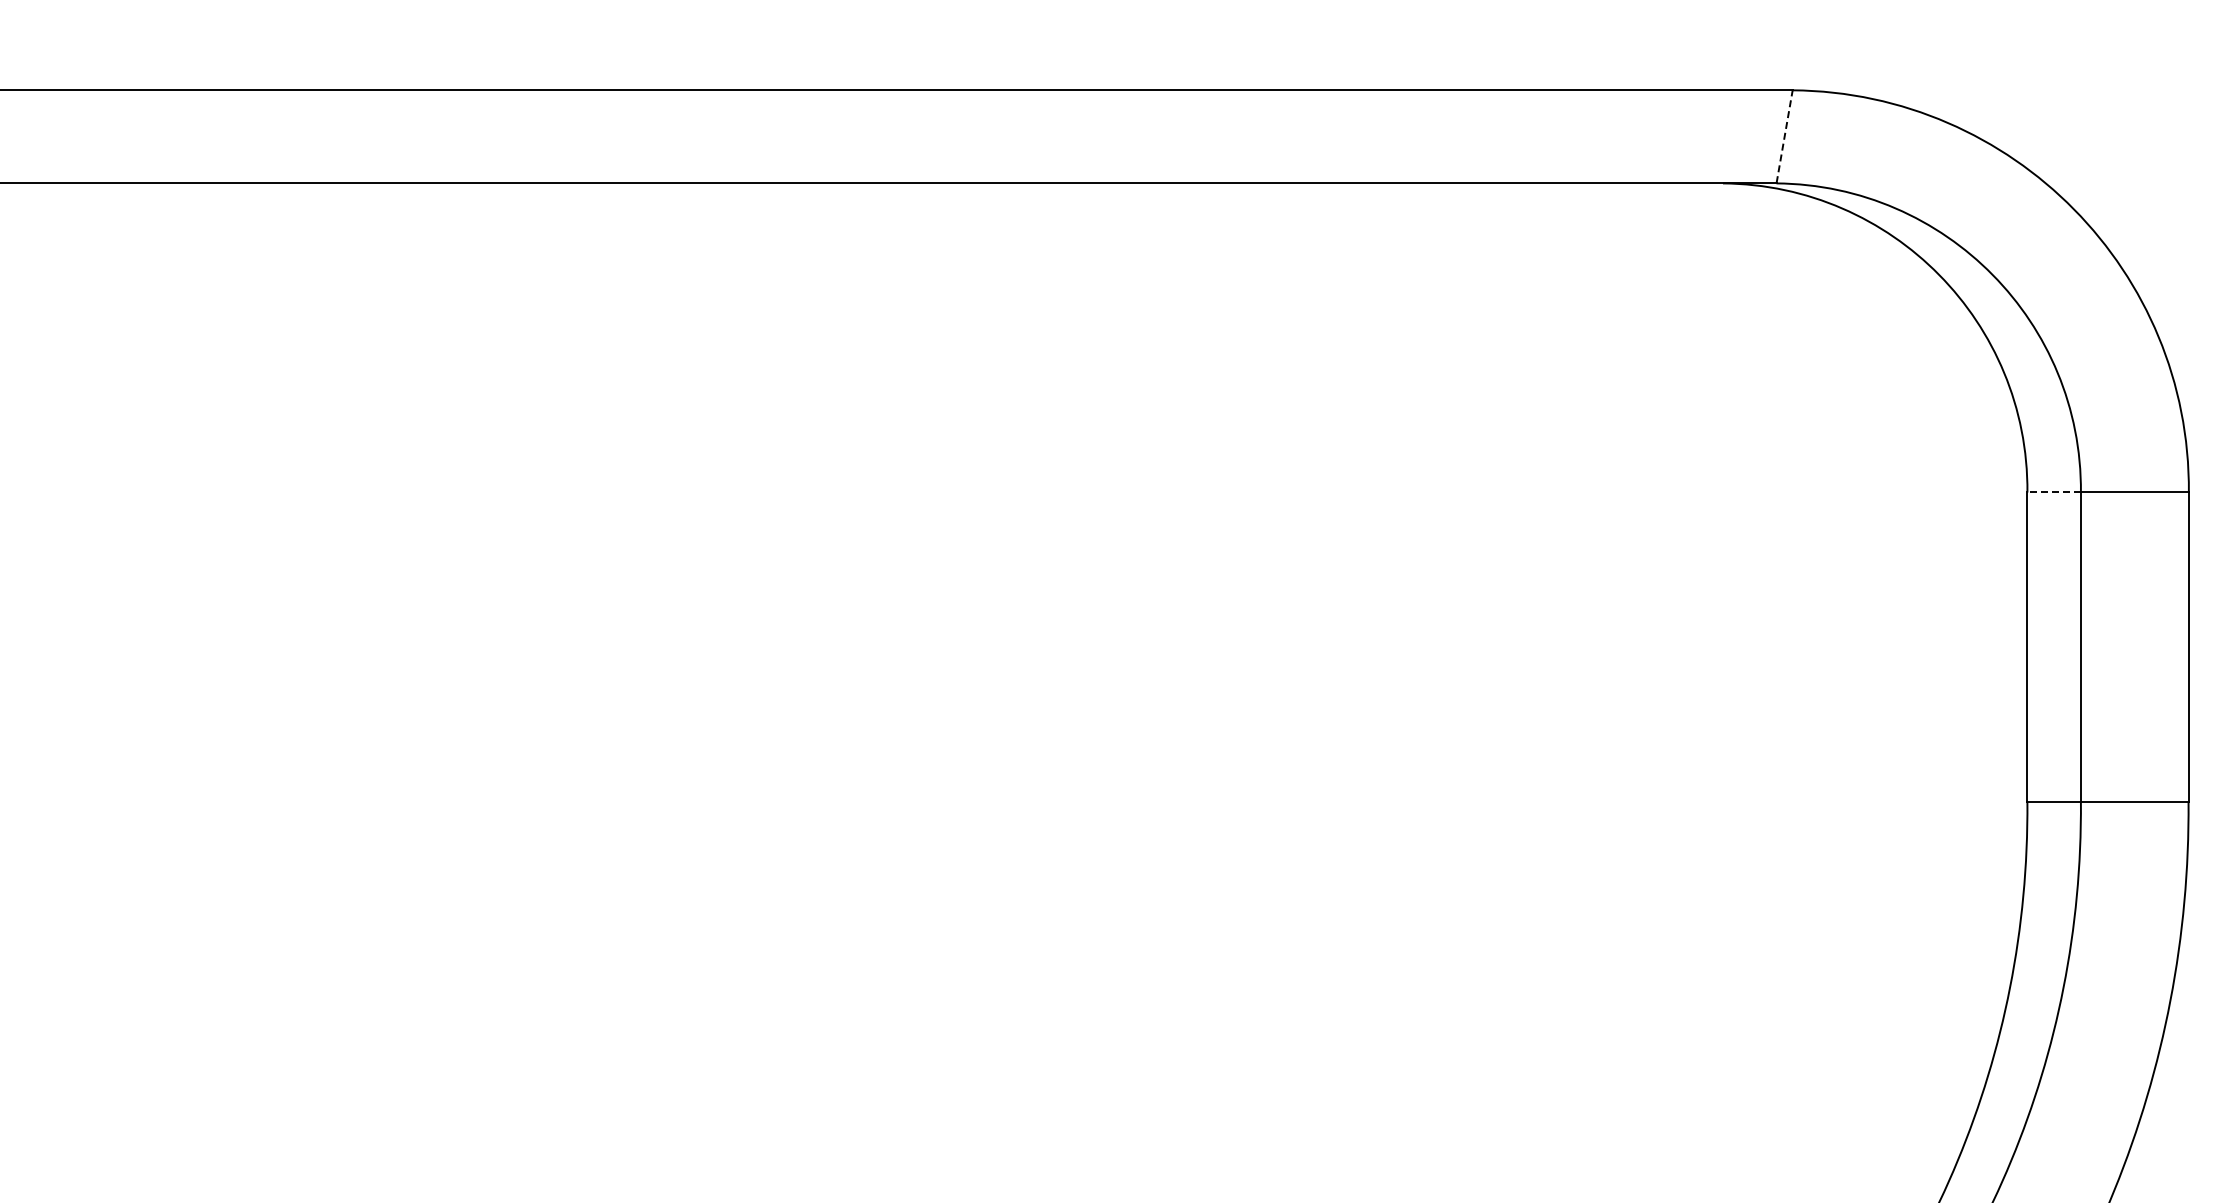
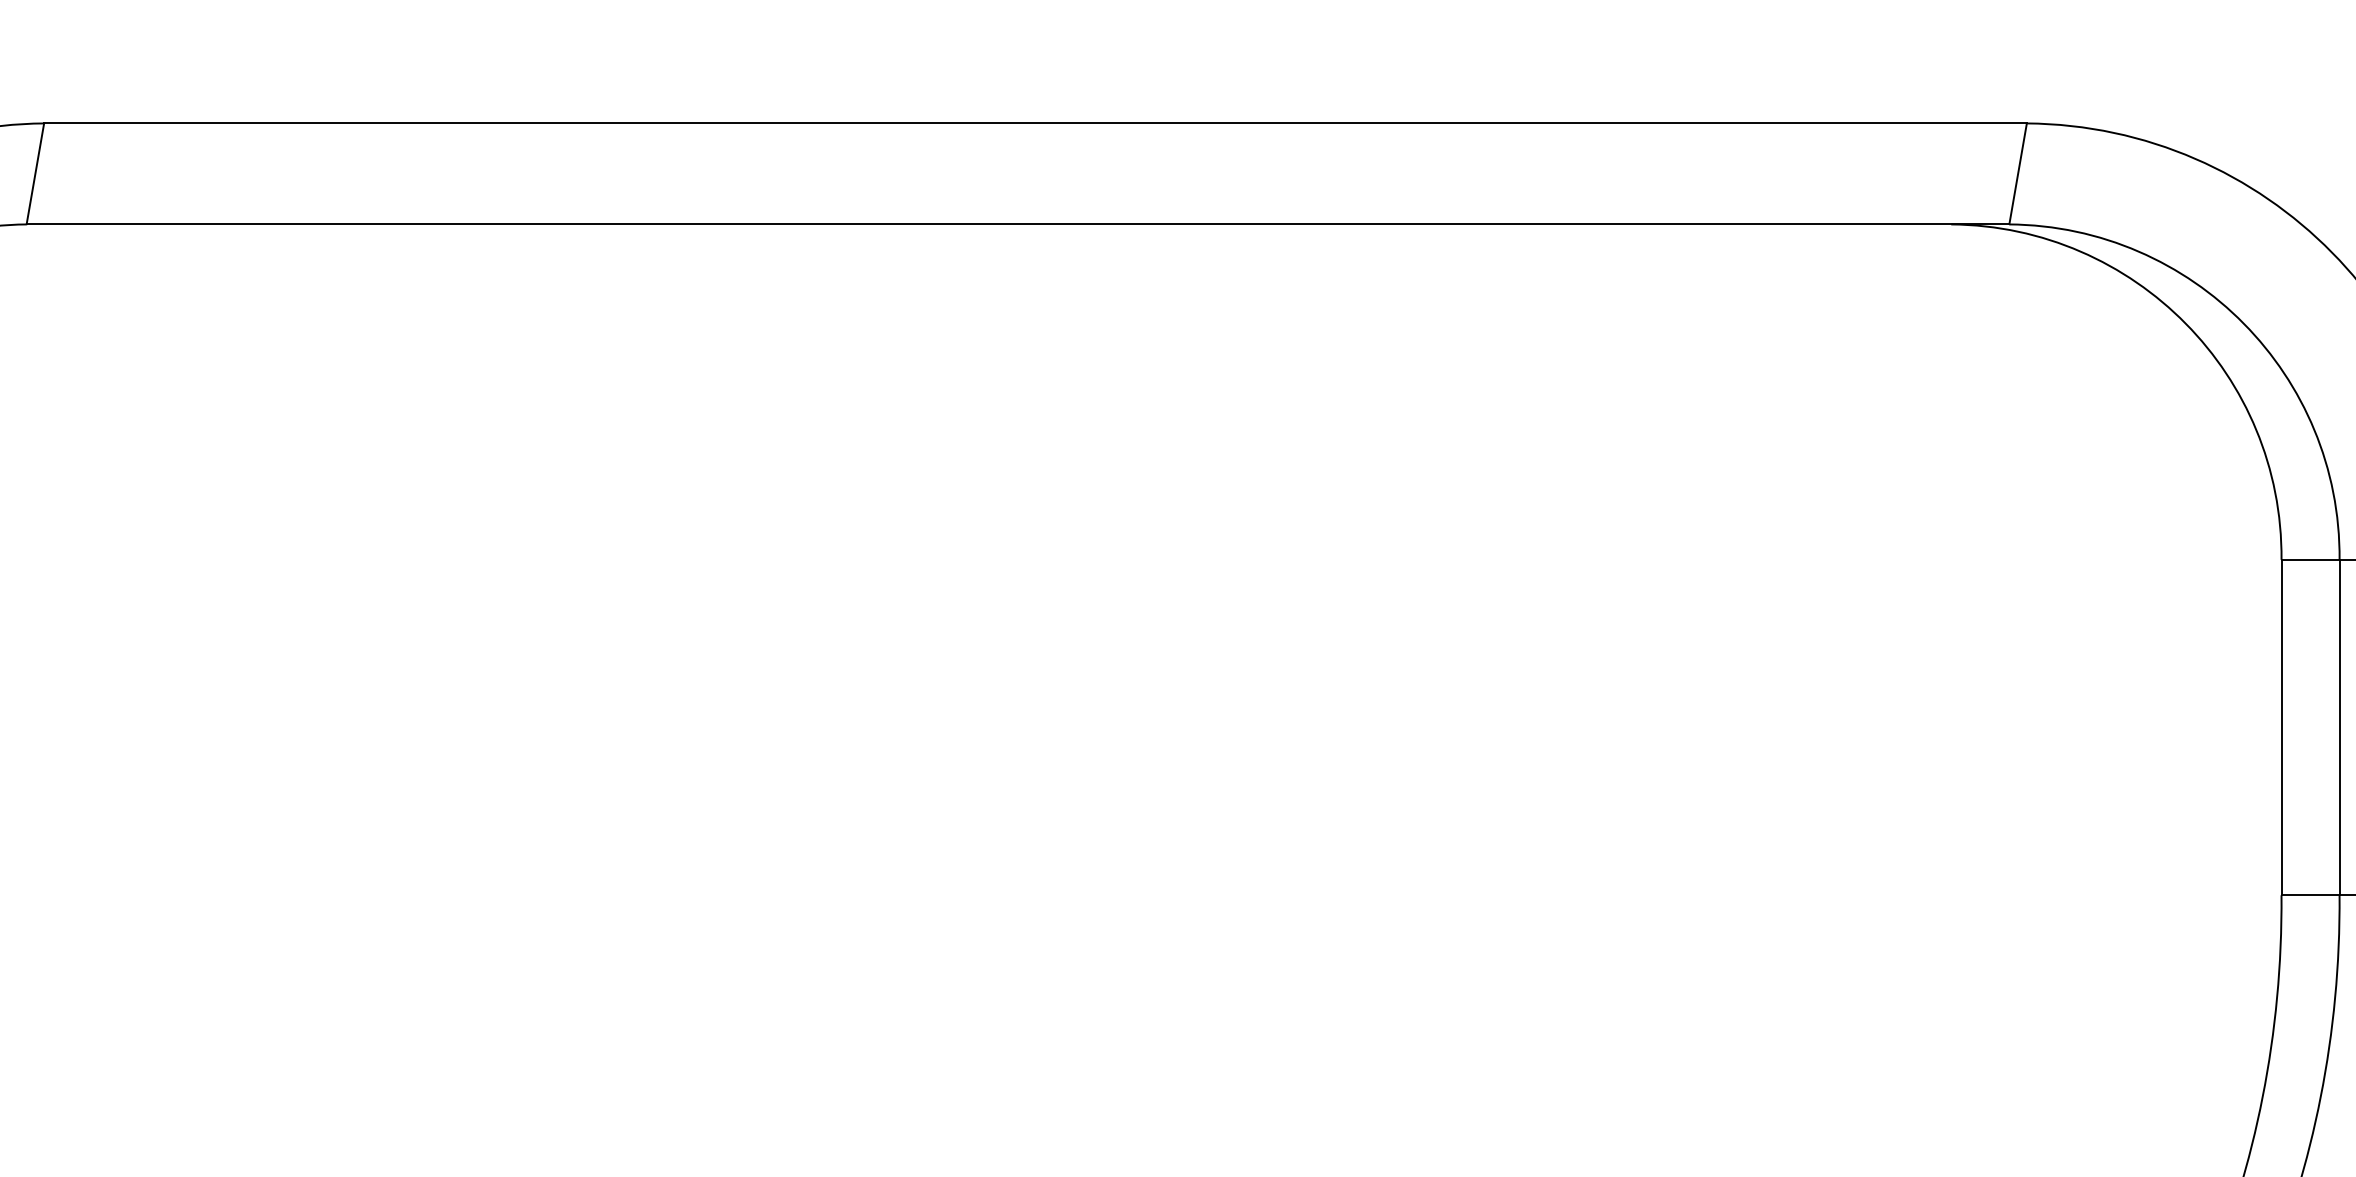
line: (1784, 136) -> (2017, 173), dashed -> solid
line: (2054, 492) -> (2310, 559), dashed -> solid

